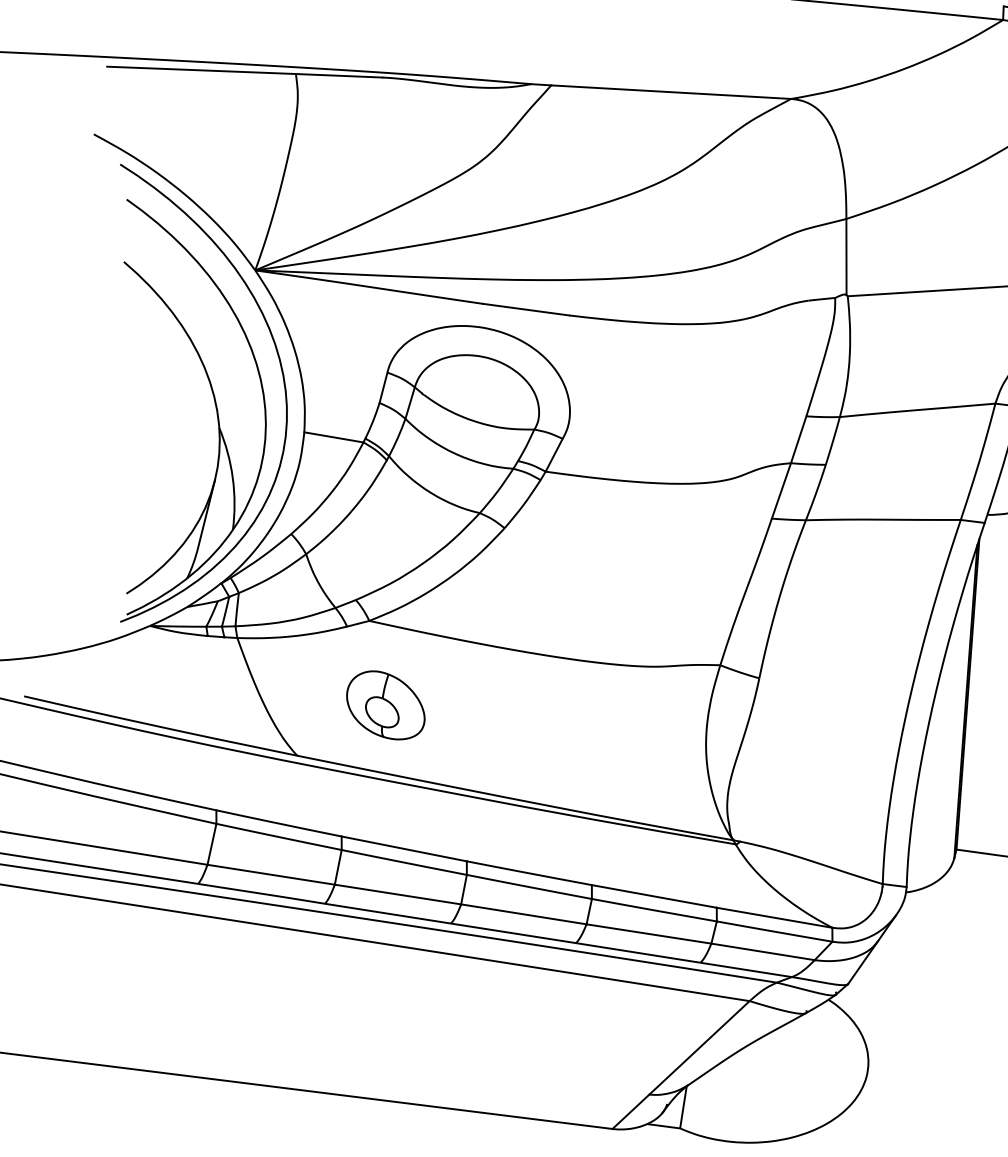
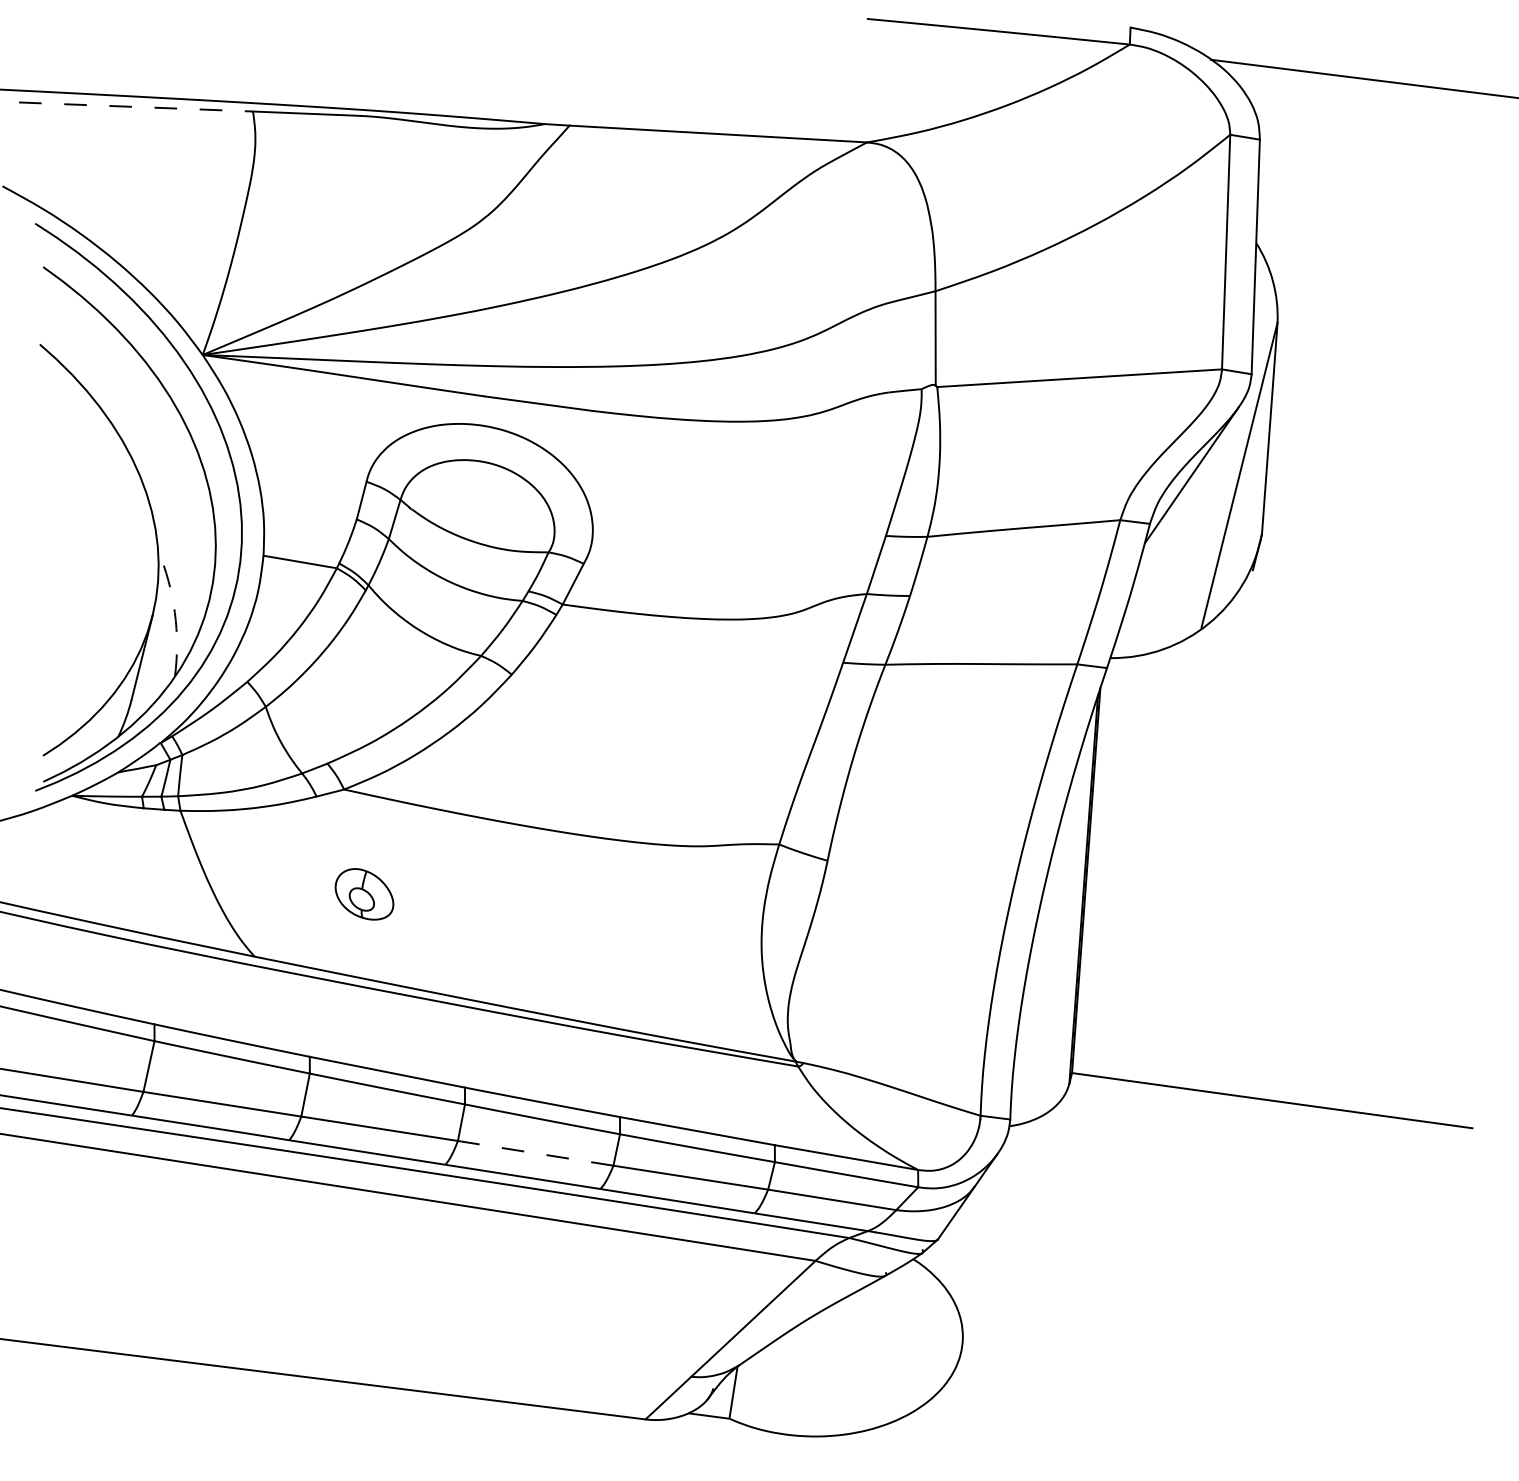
line: (201, 70) -> (136, 107), solid -> dashed
arc: (232, 478) -> (174, 612), solid -> dashed
part: (385, 705) -> (364, 894), size x0.6
line: (523, 914) -> (535, 1153), solid -> dashed

